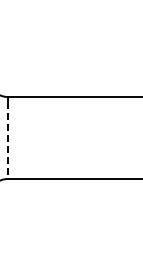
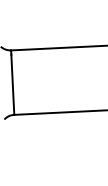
line: (7, 141) -> (12, 85), dashed -> solid

